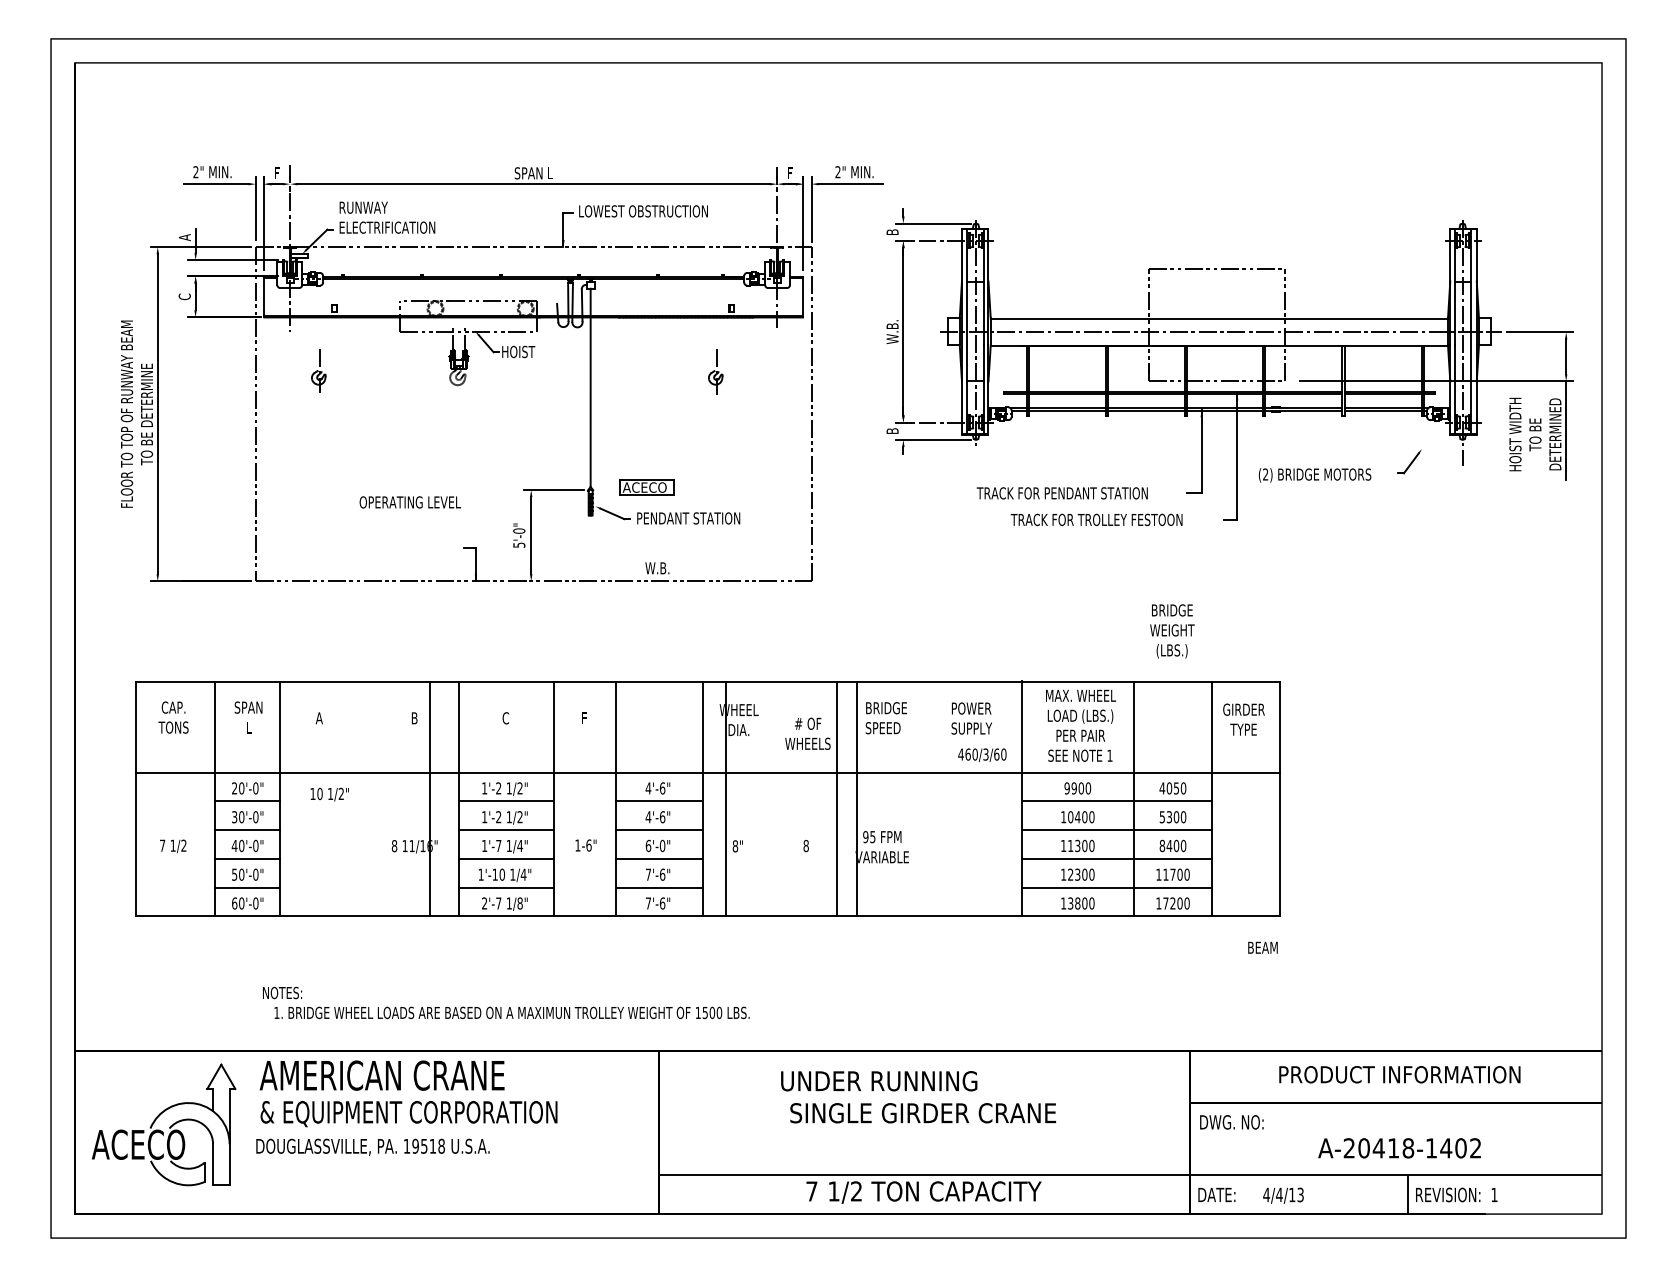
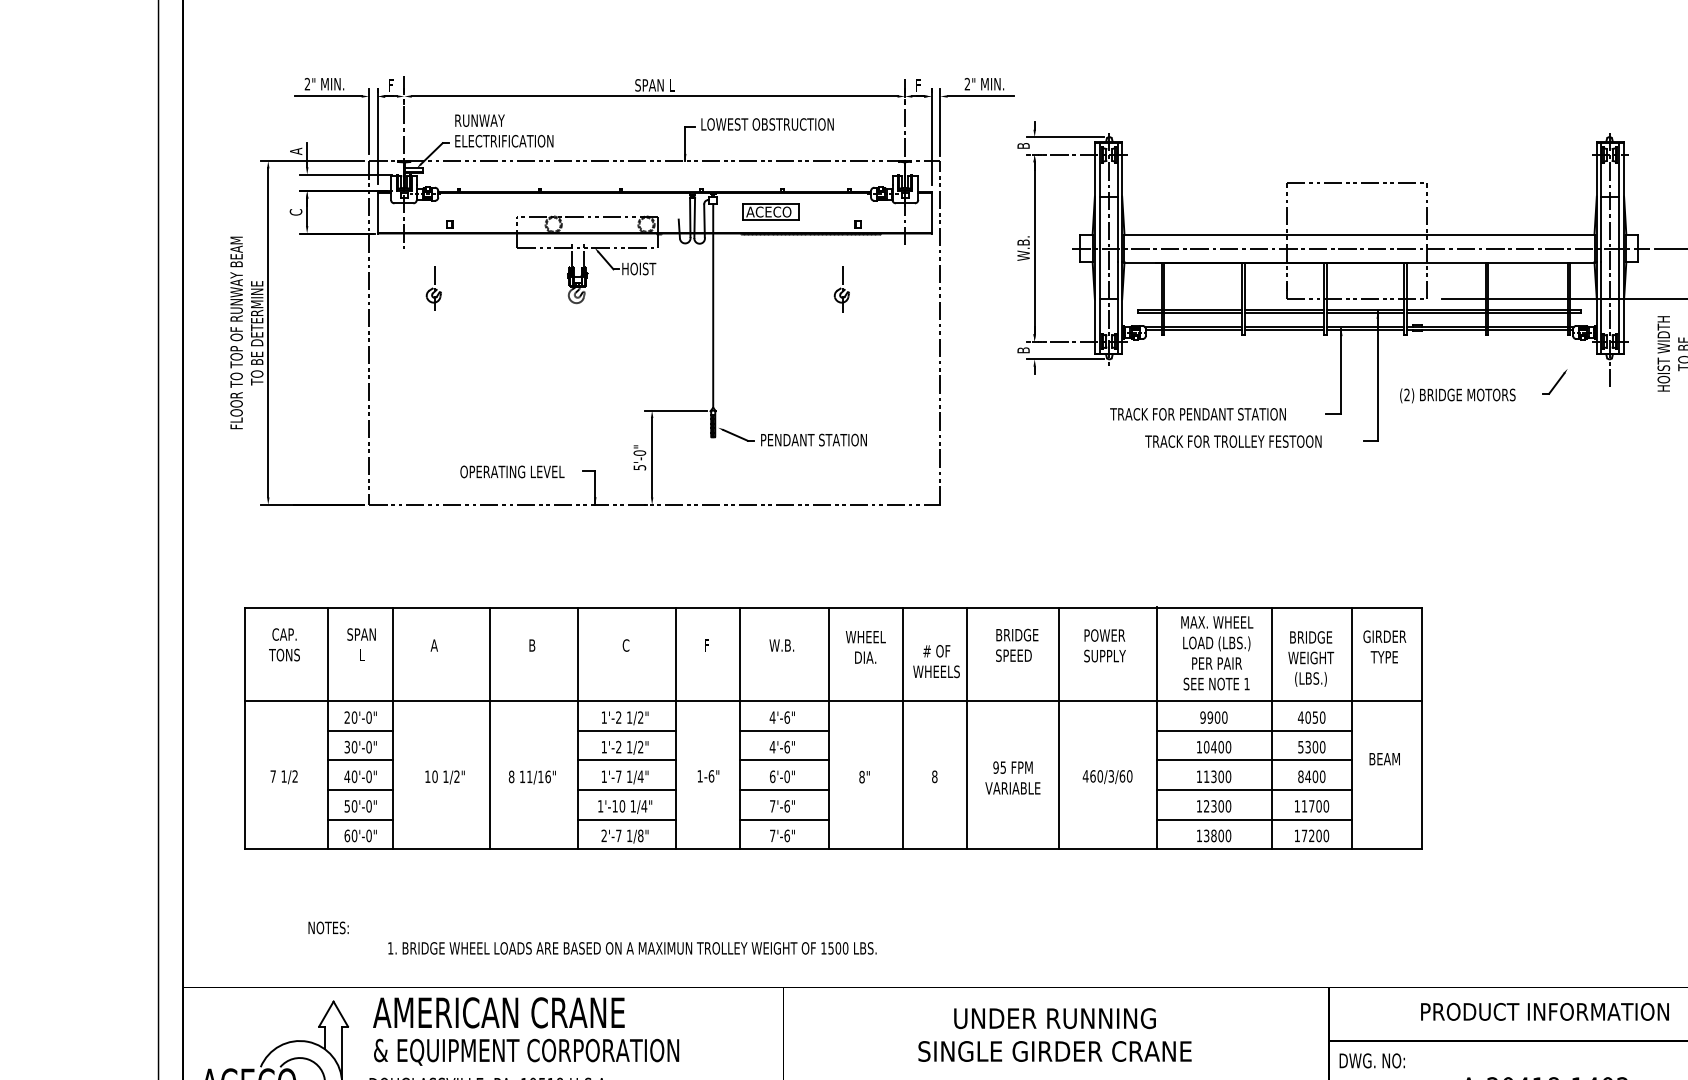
part: (646, 487) -> (770, 211), moved
text: (409, 502) -> (511, 472), moved
text: (657, 568) -> (781, 645), moved
text: (1172, 631) -> (1311, 659), moved
text: (982, 754) -> (1107, 776), moved
text: (329, 794) -> (444, 777), moved
line: (430, 798) -> (490, 727), moved
line: (725, 798) -> (903, 727), moved
line: (857, 798) -> (1059, 727), moved
text: (1262, 947) -> (1384, 758), moved
text: (282, 992) -> (328, 927), moved
text: (879, 1081) -> (1055, 1018), moved

